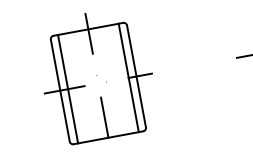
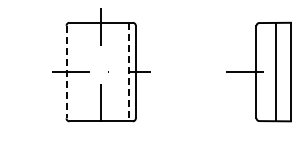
line: (128, 78) -> (128, 72), solid -> dashed
line: (67, 88) -> (73, 71), removed
line: (60, 91) -> (66, 72), solid -> dashed

